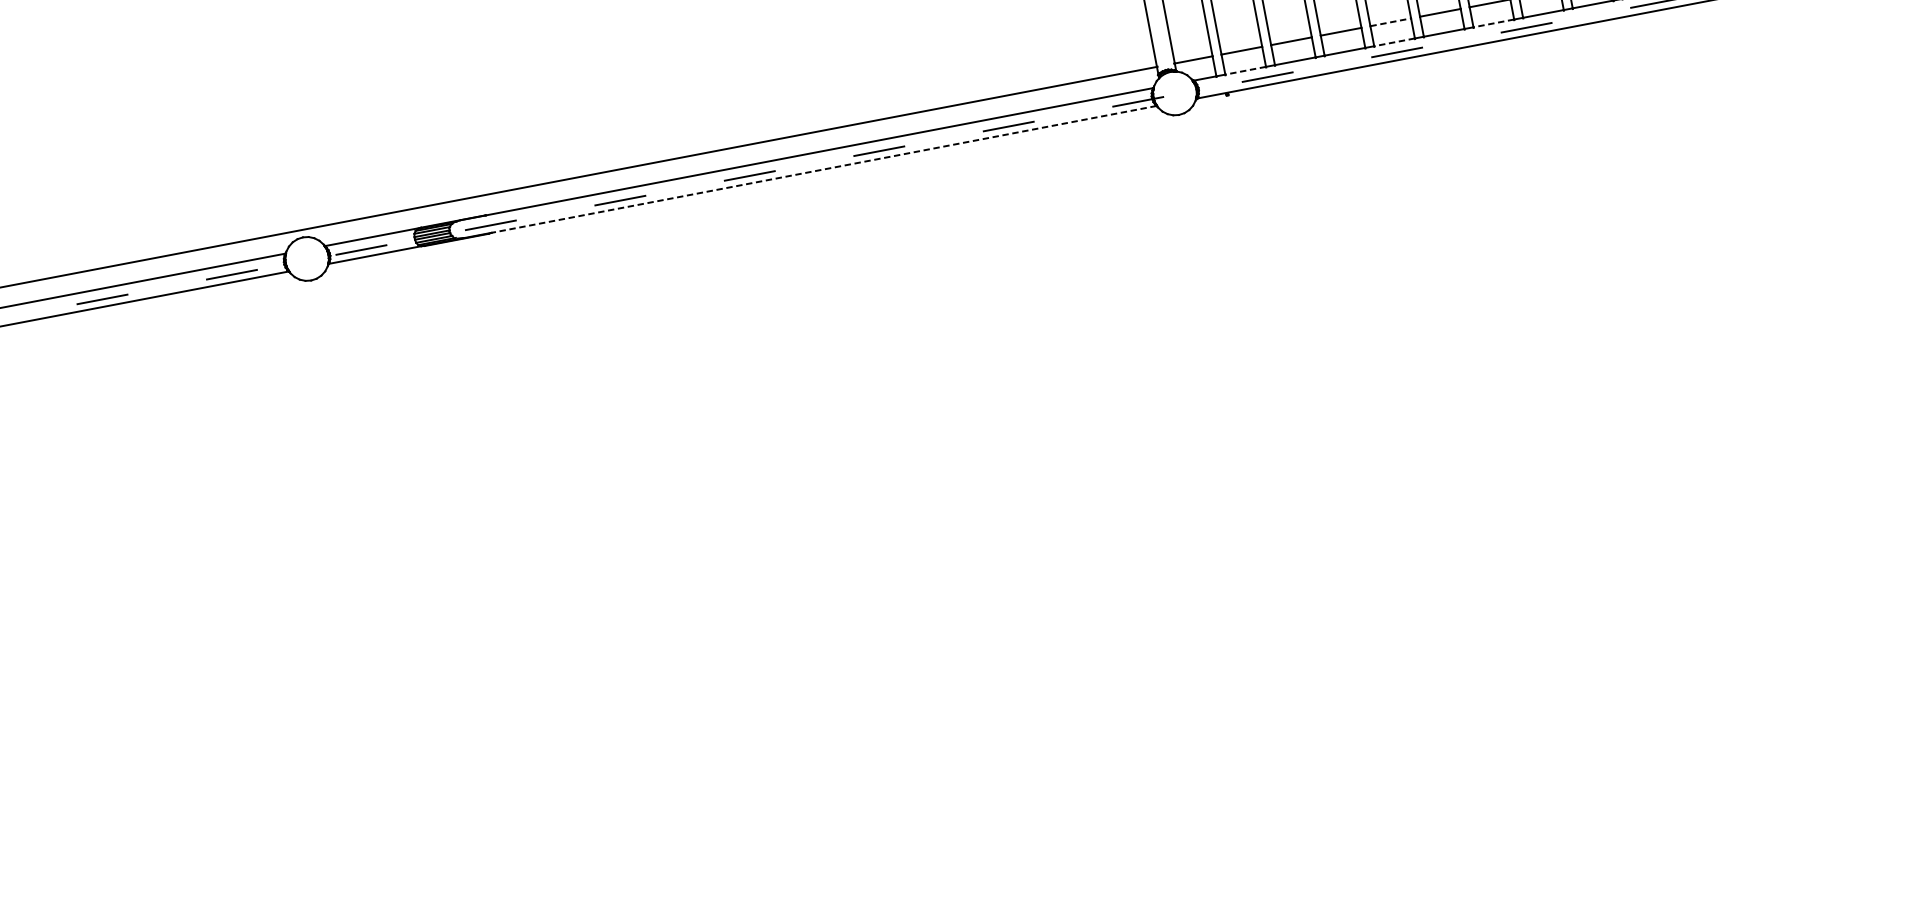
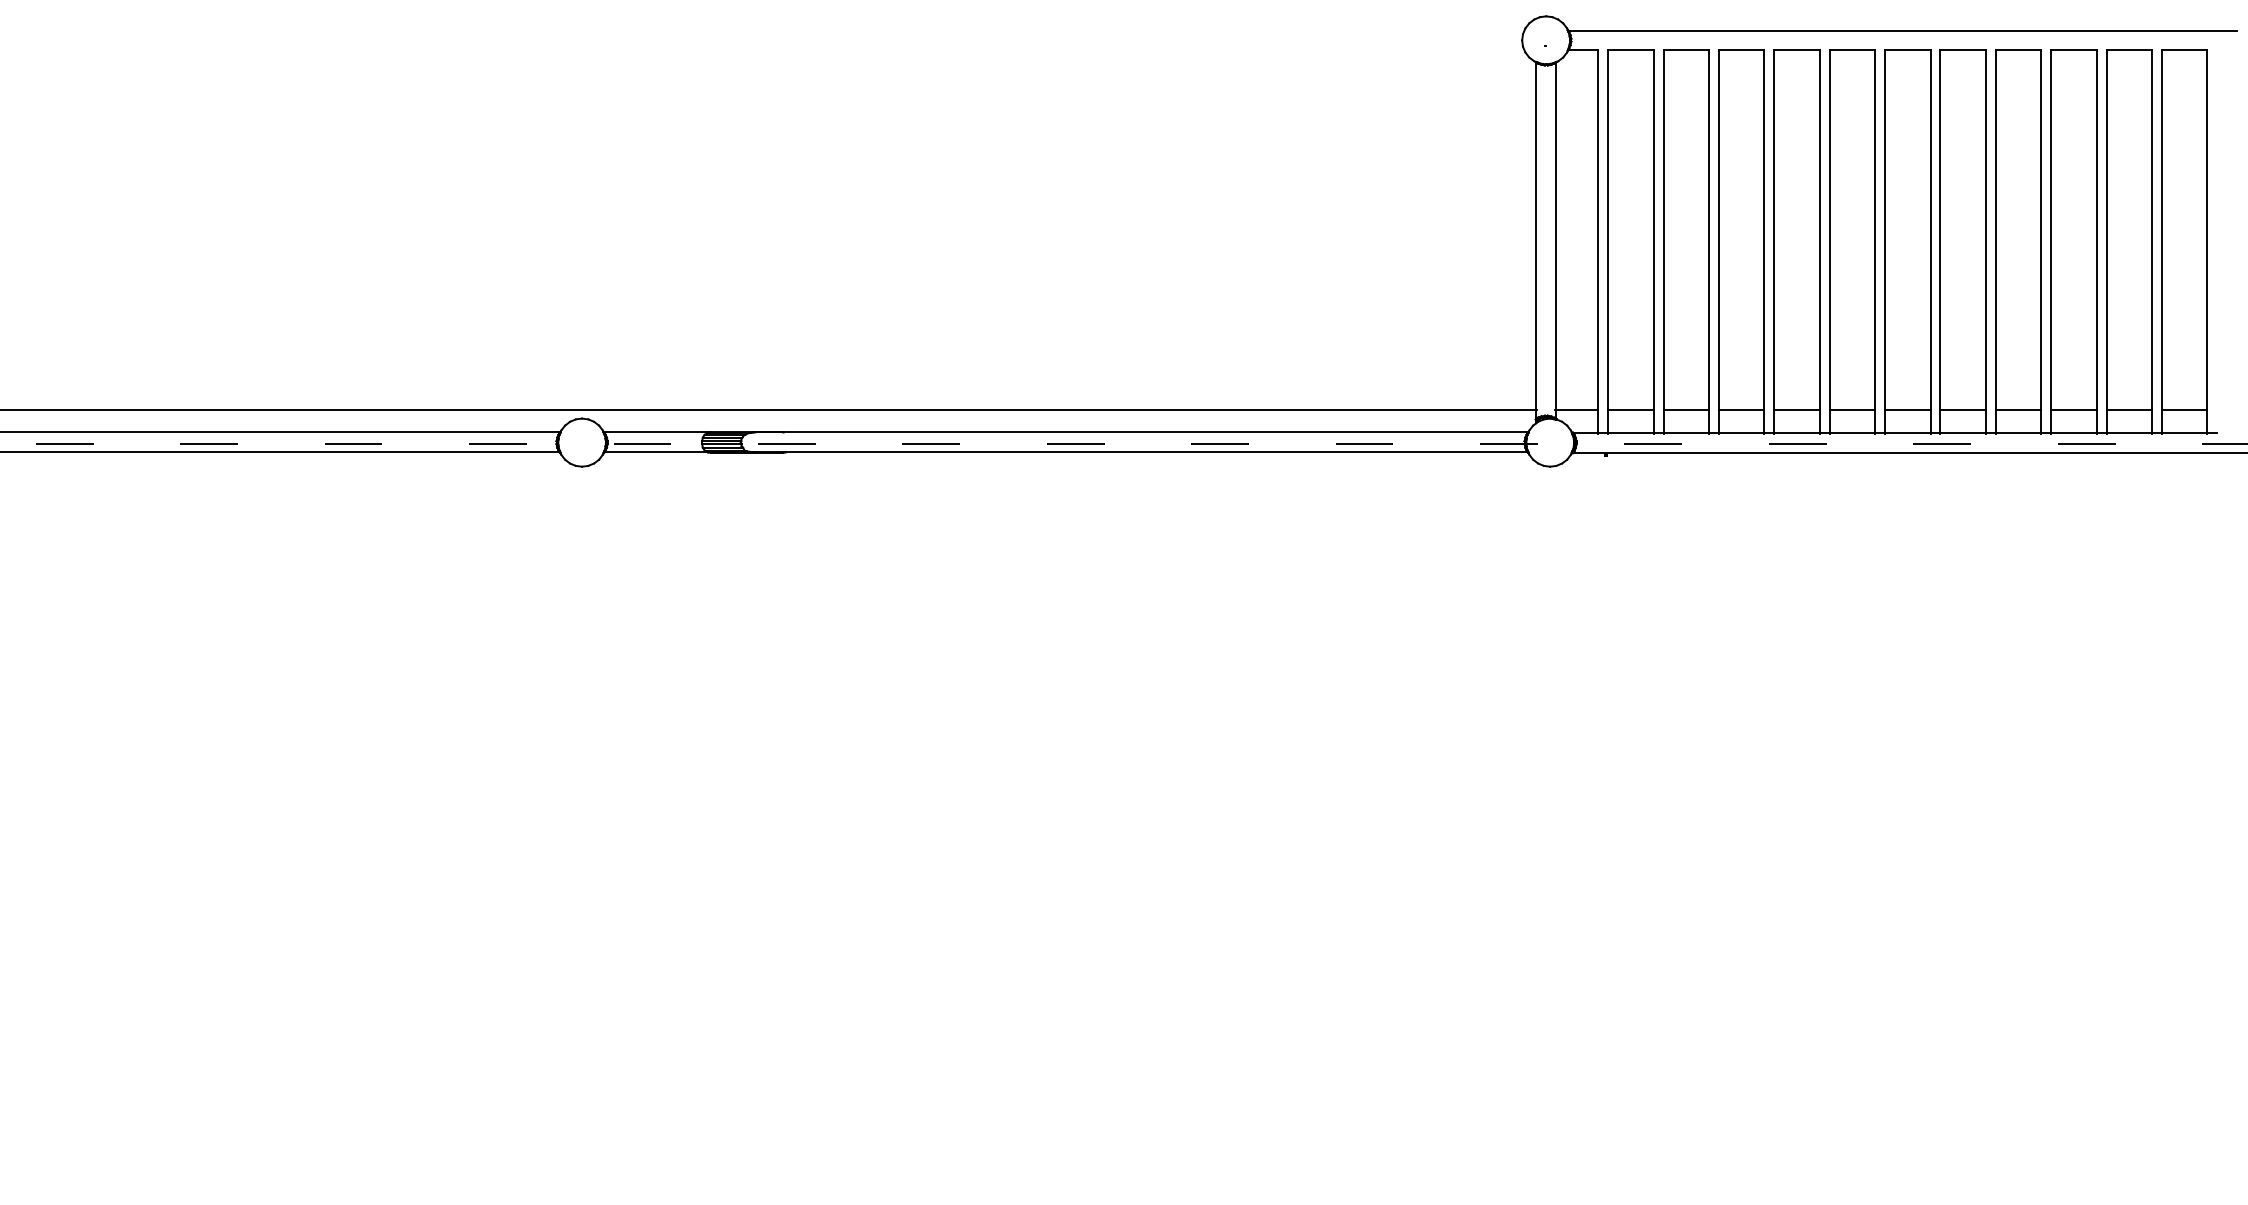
line: (1391, 22) -> (1797, 410), dashed -> solid
line: (1493, 23) -> (1907, 432), dashed -> solid
line: (1394, 42) -> (1797, 432), dashed -> solid
line: (1245, 70) -> (1630, 432), dashed -> solid
line: (823, 169) -> (1156, 452), dashed -> solid

